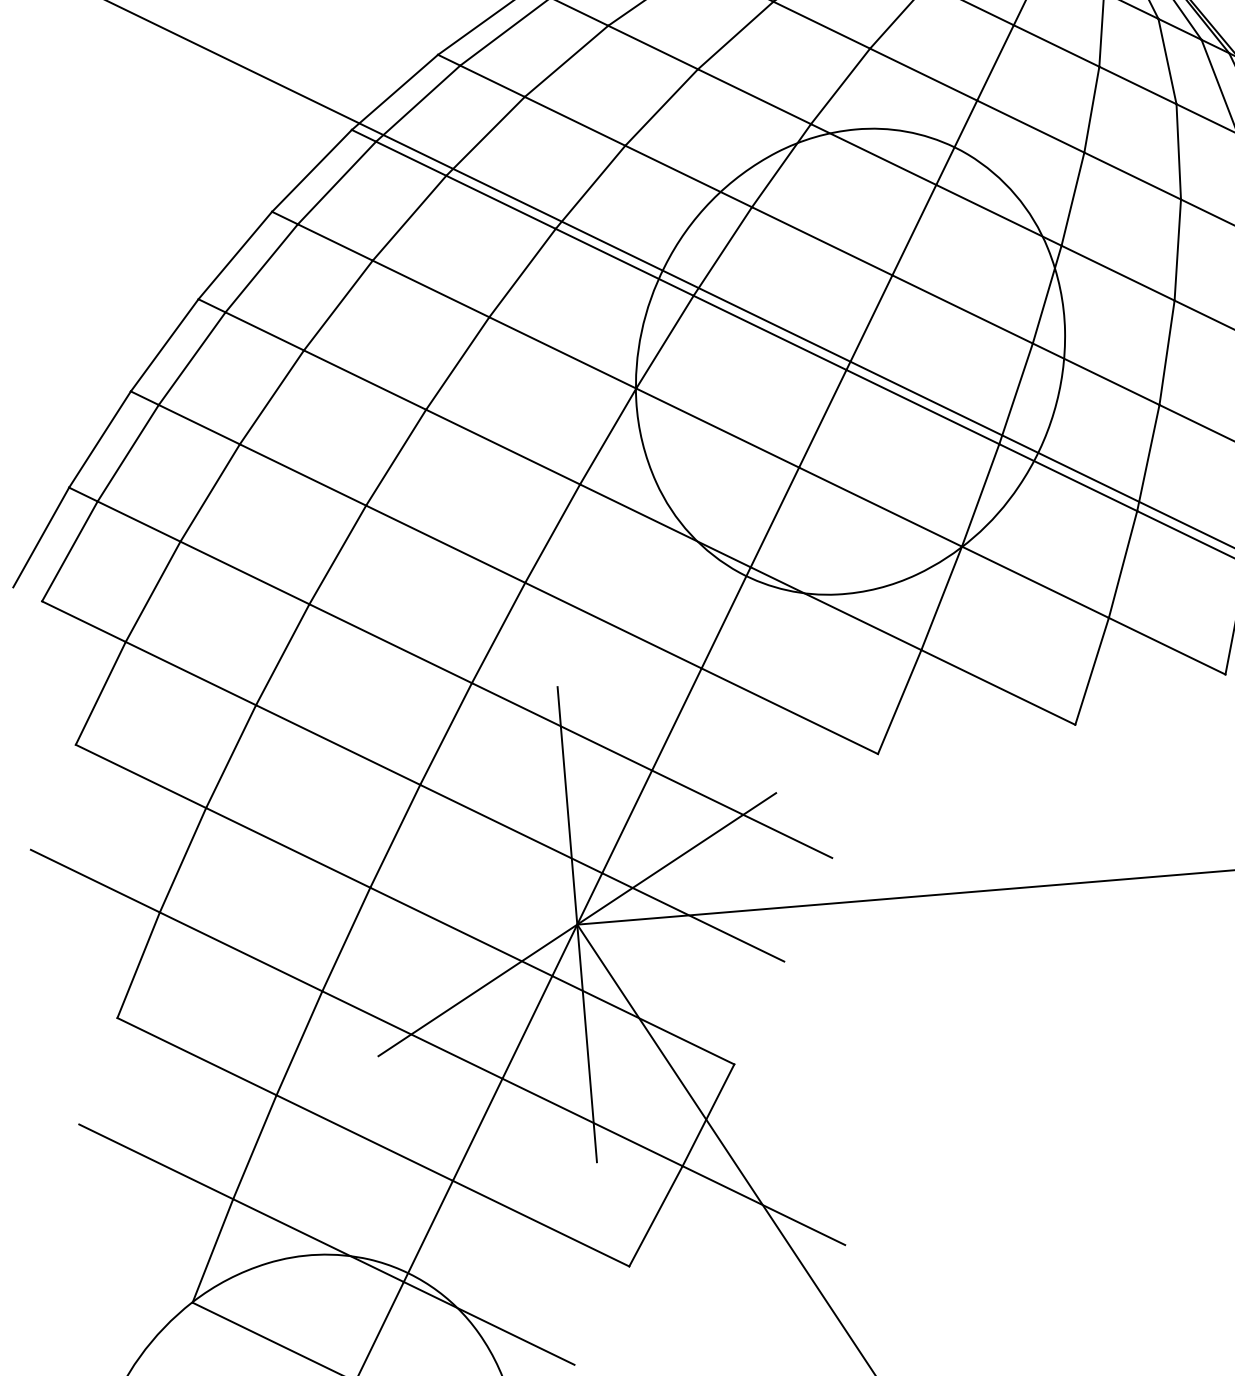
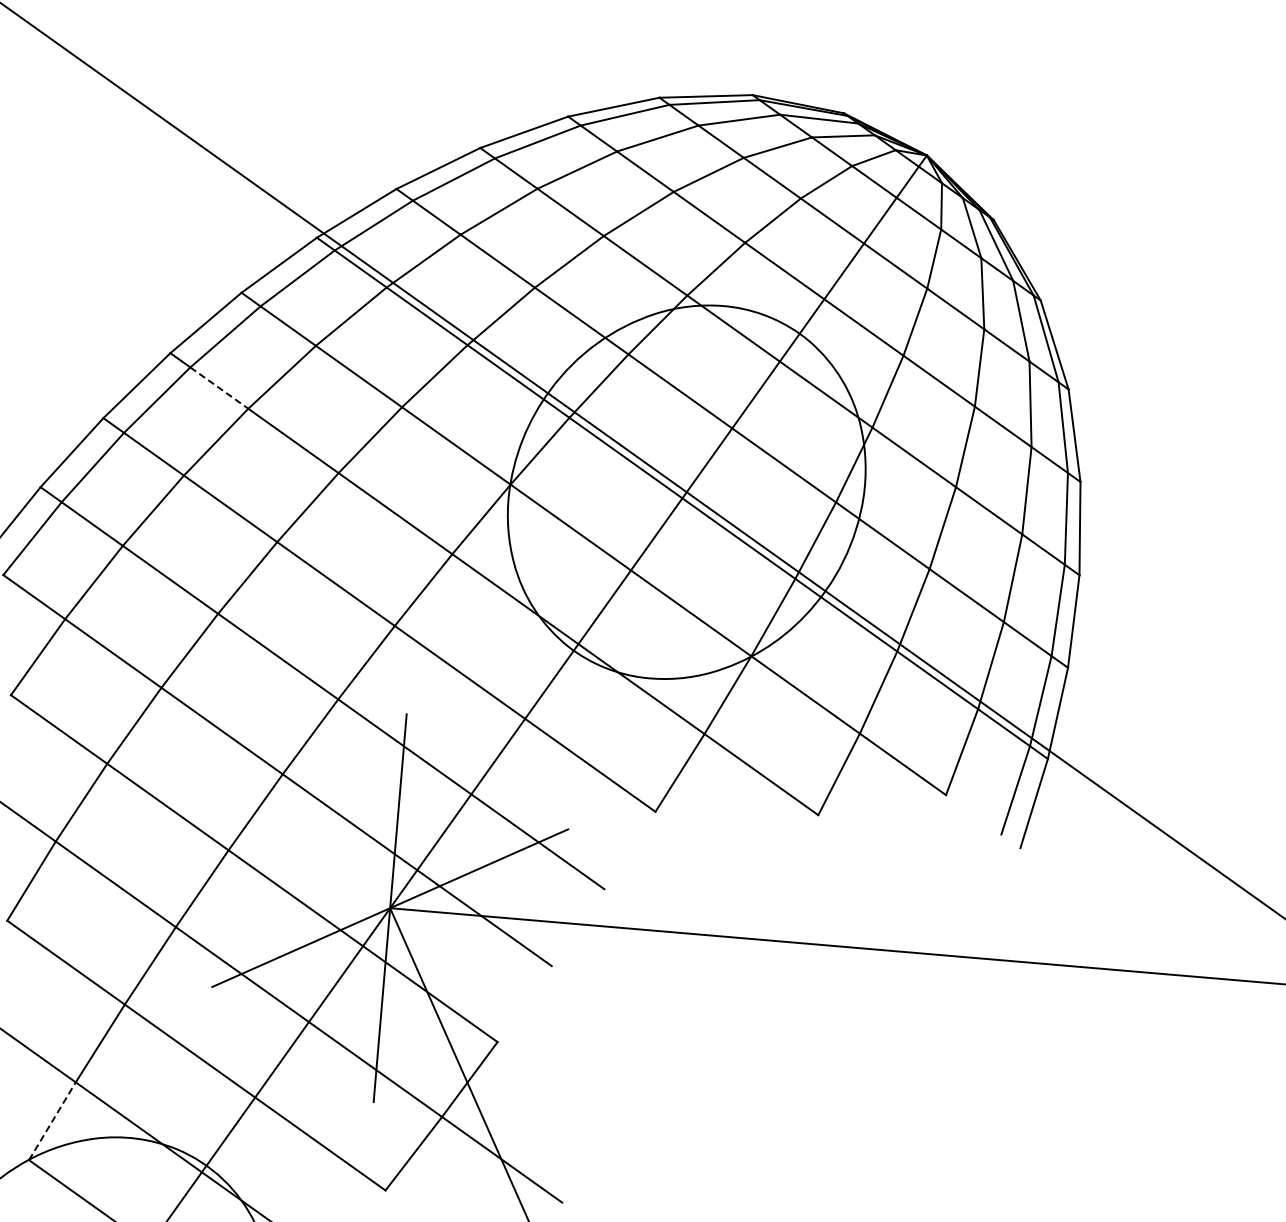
line: (265, 331) -> (219, 388), solid -> dashed
line: (212, 1250) -> (52, 1120), solid -> dashed

